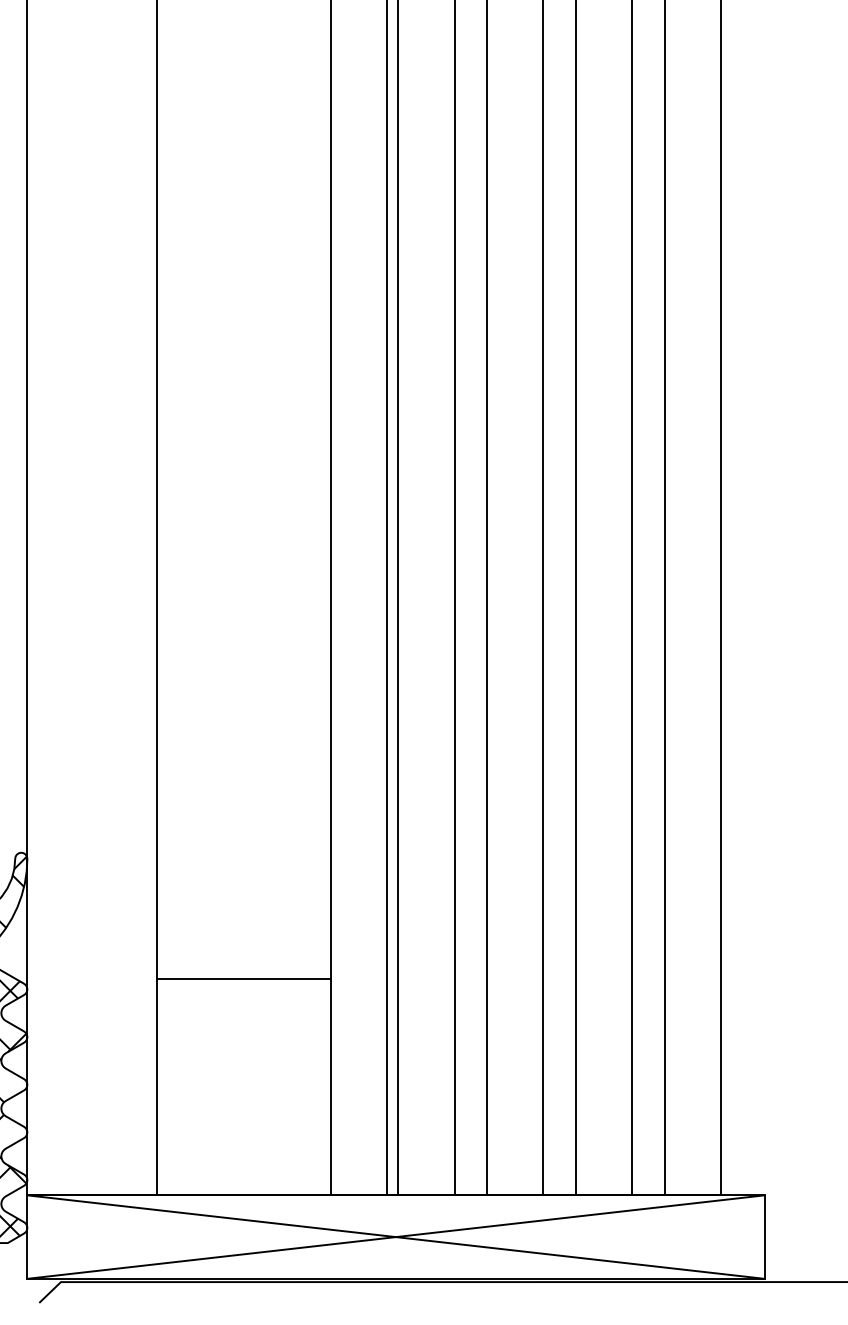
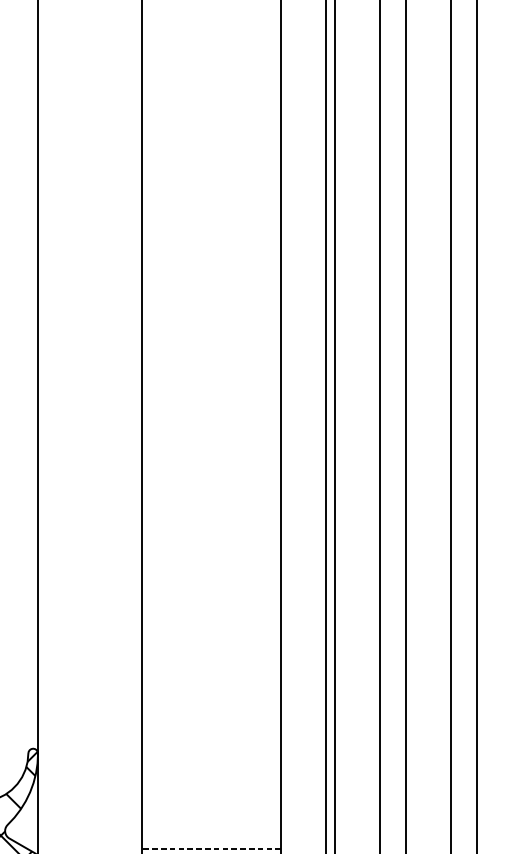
line: (244, 978) -> (211, 849), solid -> dashed

